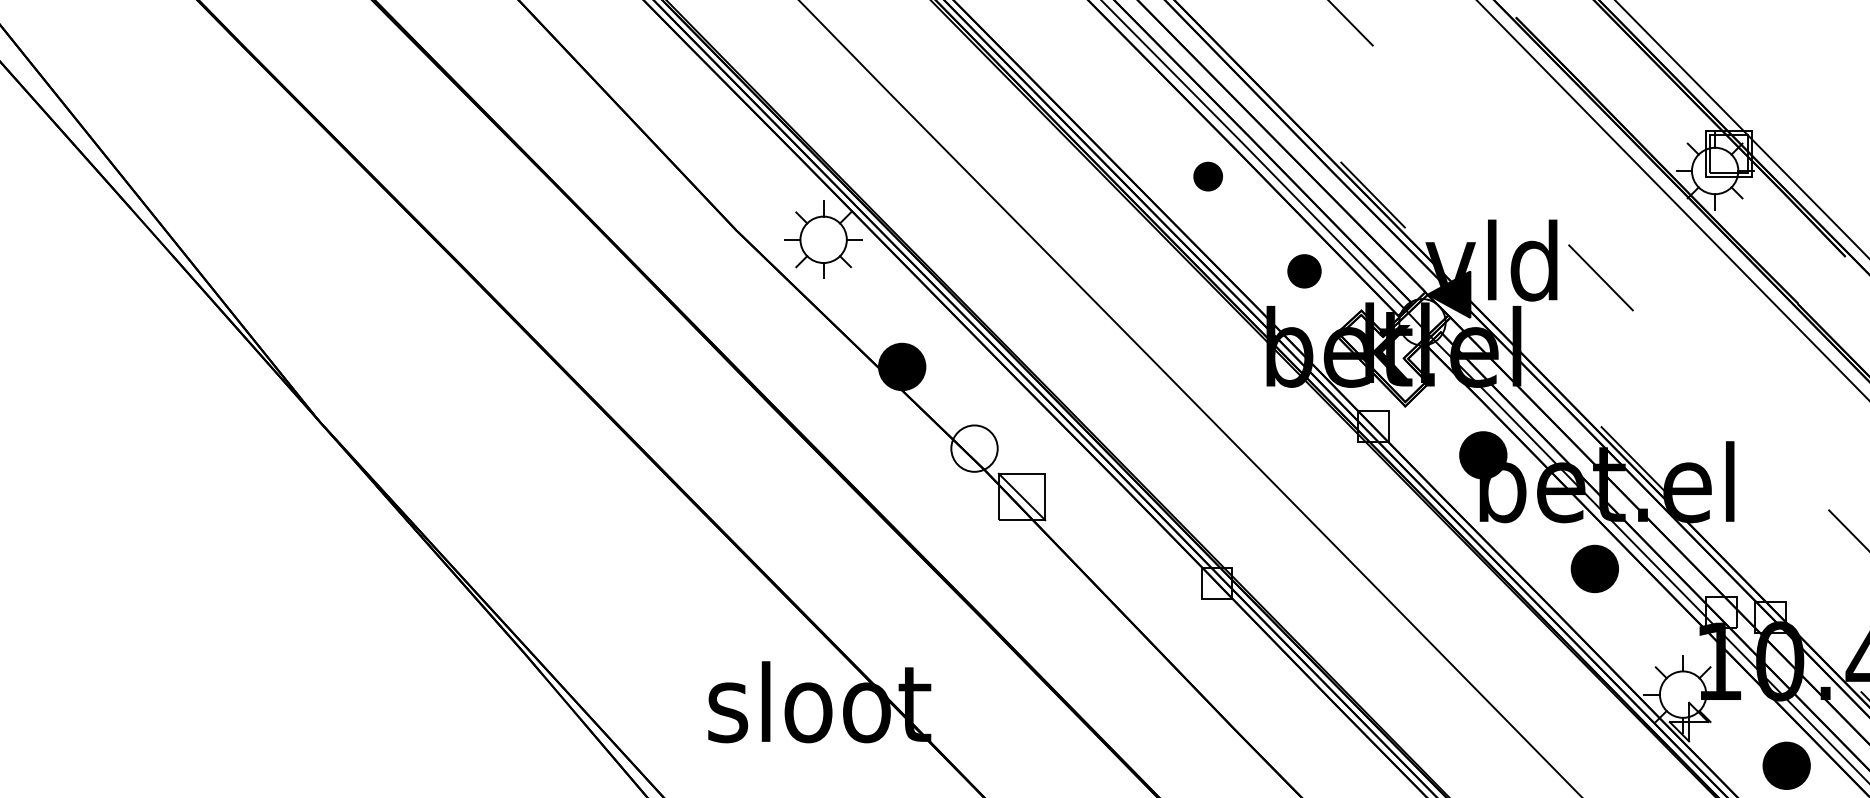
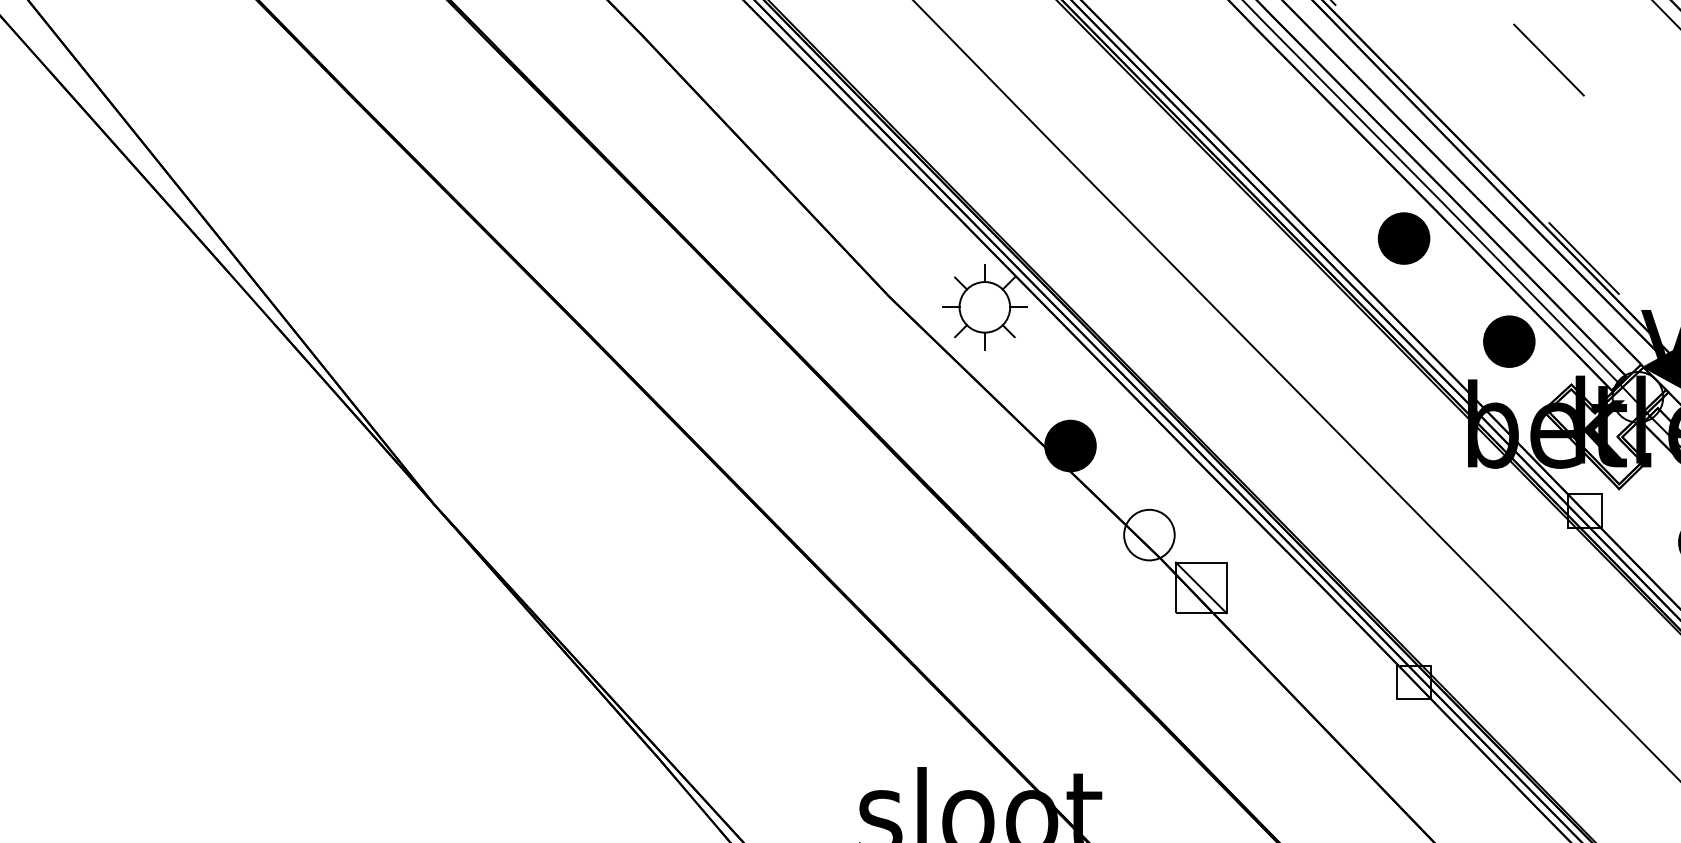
part: (1208, 176) -> (1404, 238), size x1.67
part: (1304, 271) -> (1509, 341), size x1.43

